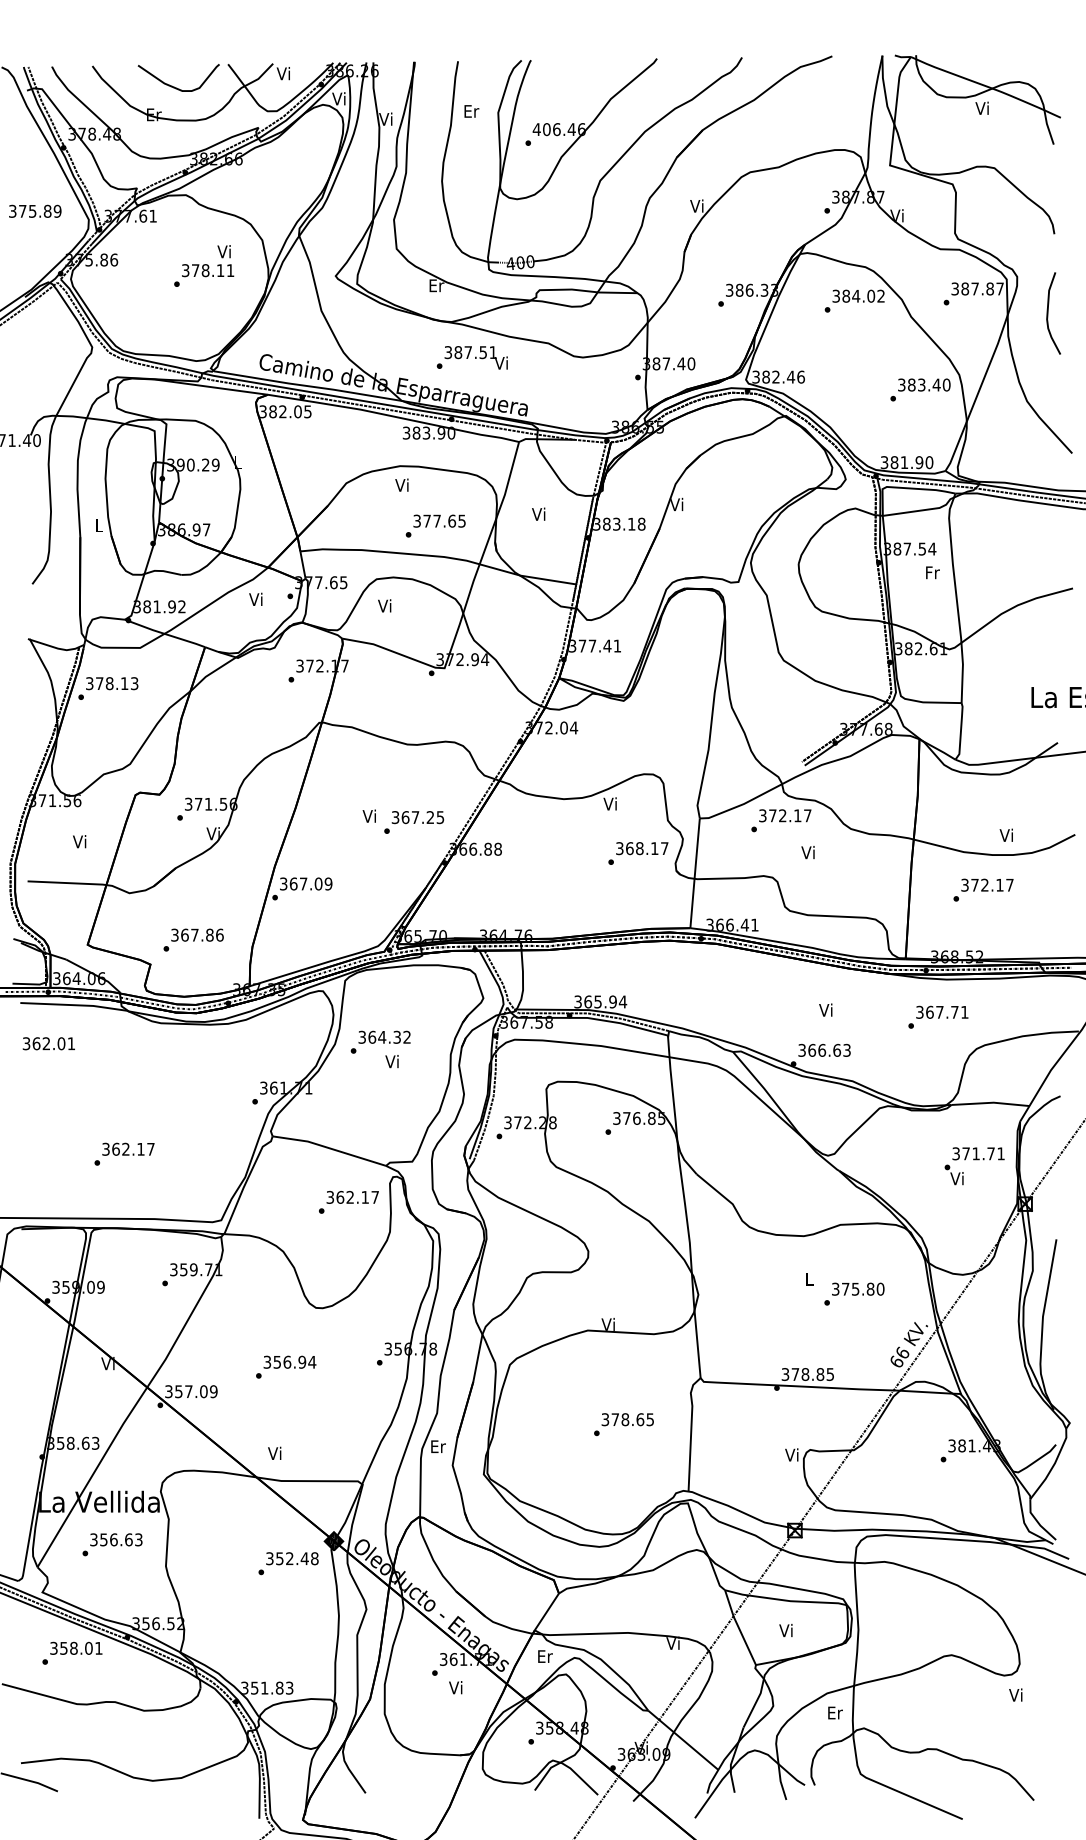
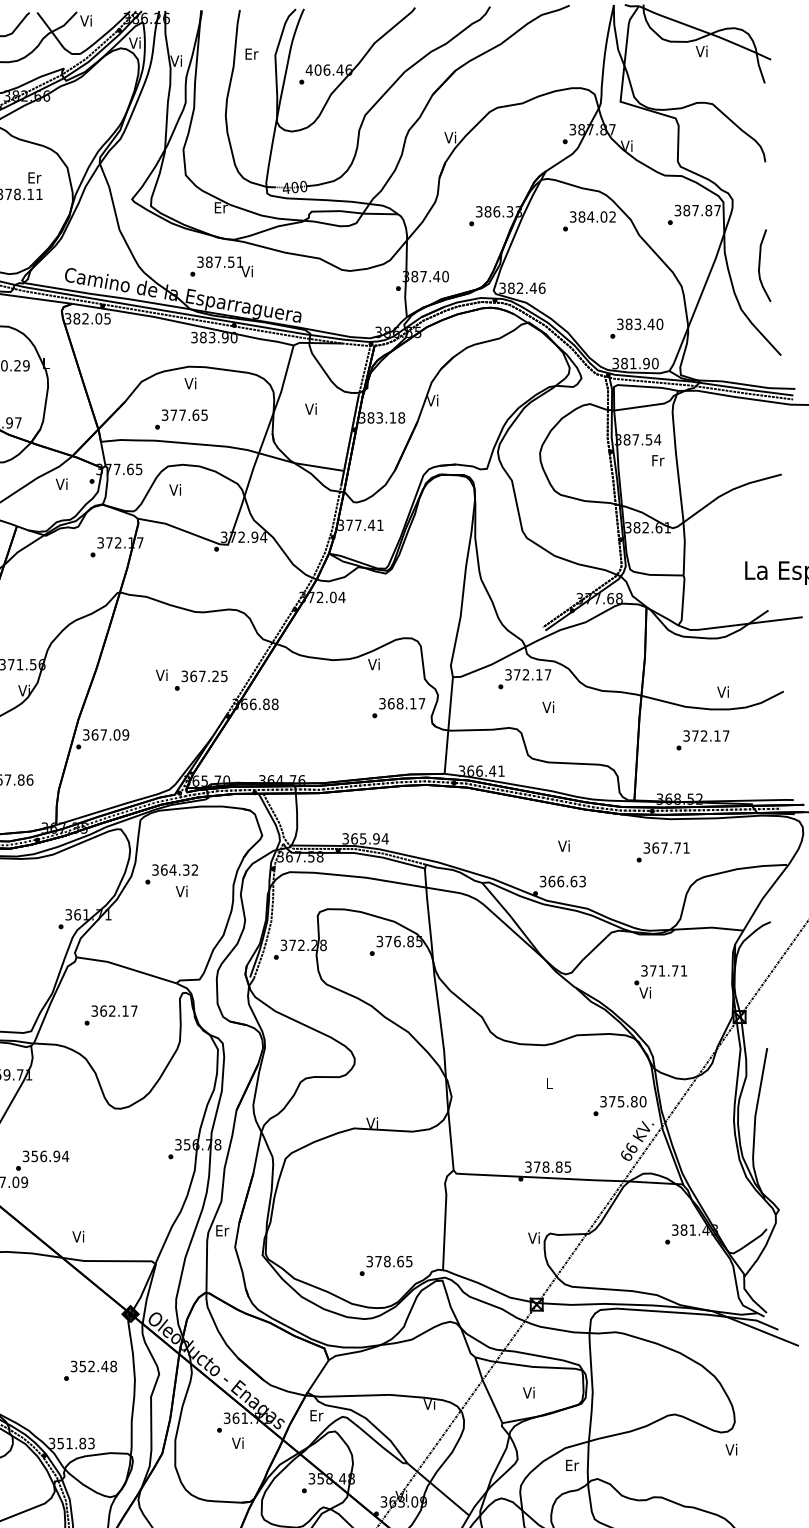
text: (224, 251) -> (34, 177), Vi -> Er
curve: (1048, 313) -> (760, 265), moved
text: (471, 357) -> (220, 266), moved
text: (920, 389) -> (636, 328), moved
text: (435, 525) -> (181, 419), moved
text: (974, 1166) -> (660, 982), moved
text: (348, 1202) -> (110, 1015), moved
text: (854, 1293) -> (620, 1105), moved
text: (286, 1366) -> (42, 1160), moved
text: (623, 1424) -> (385, 1265), moved
text: (288, 1563) -> (90, 1370), moved

